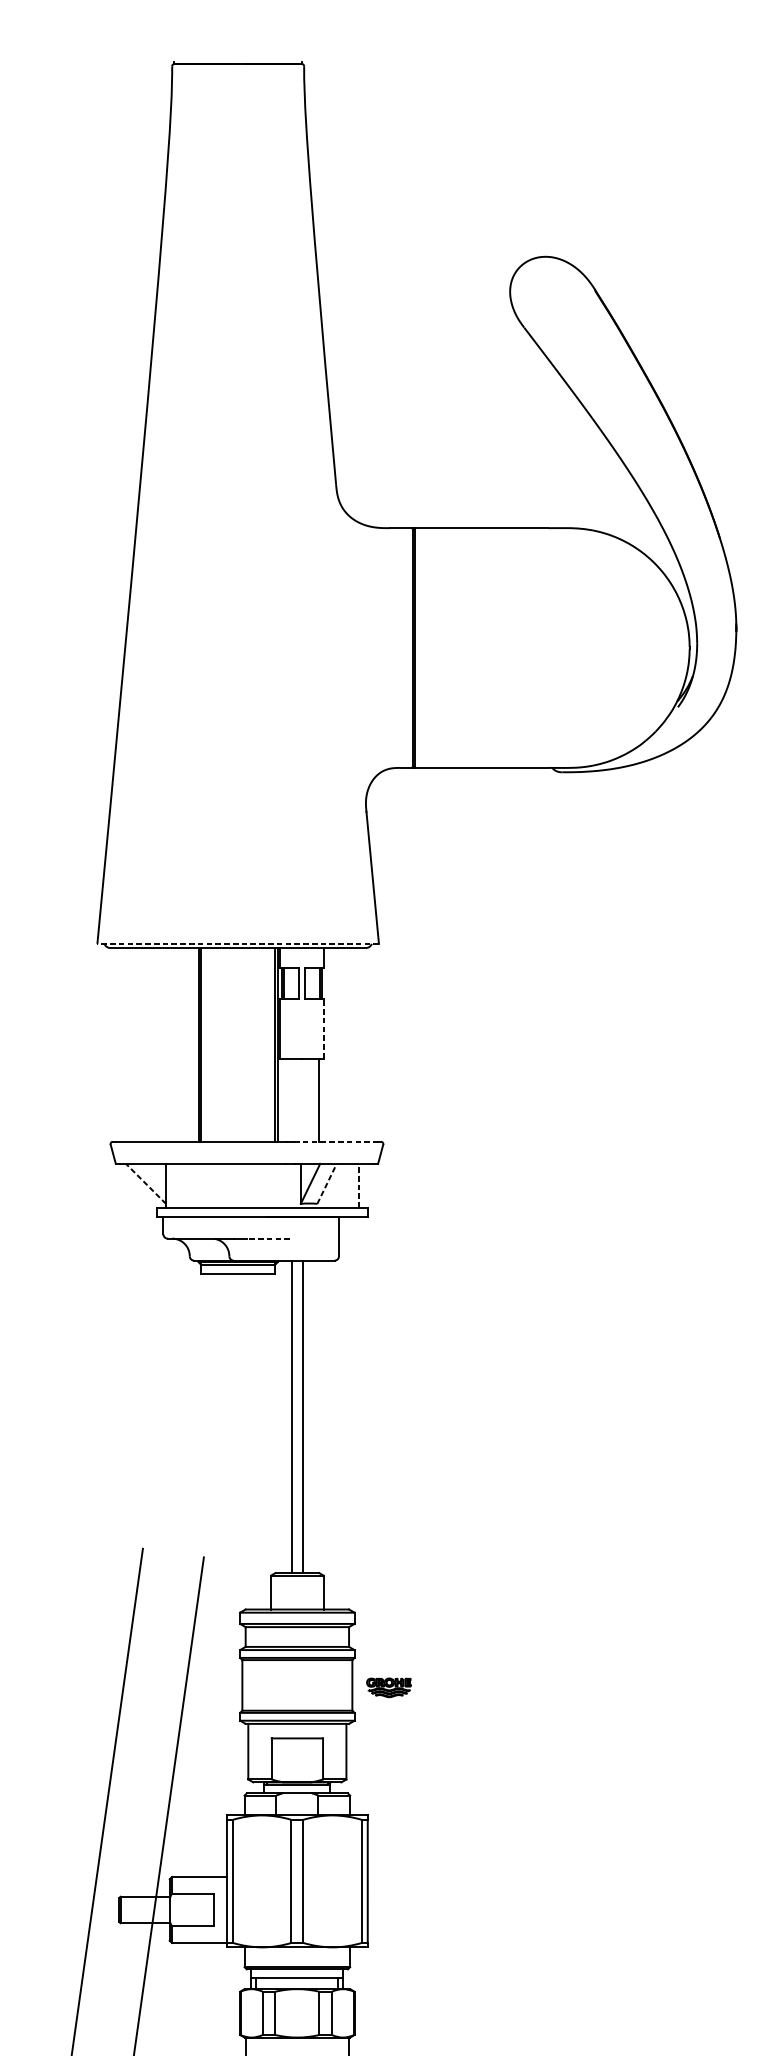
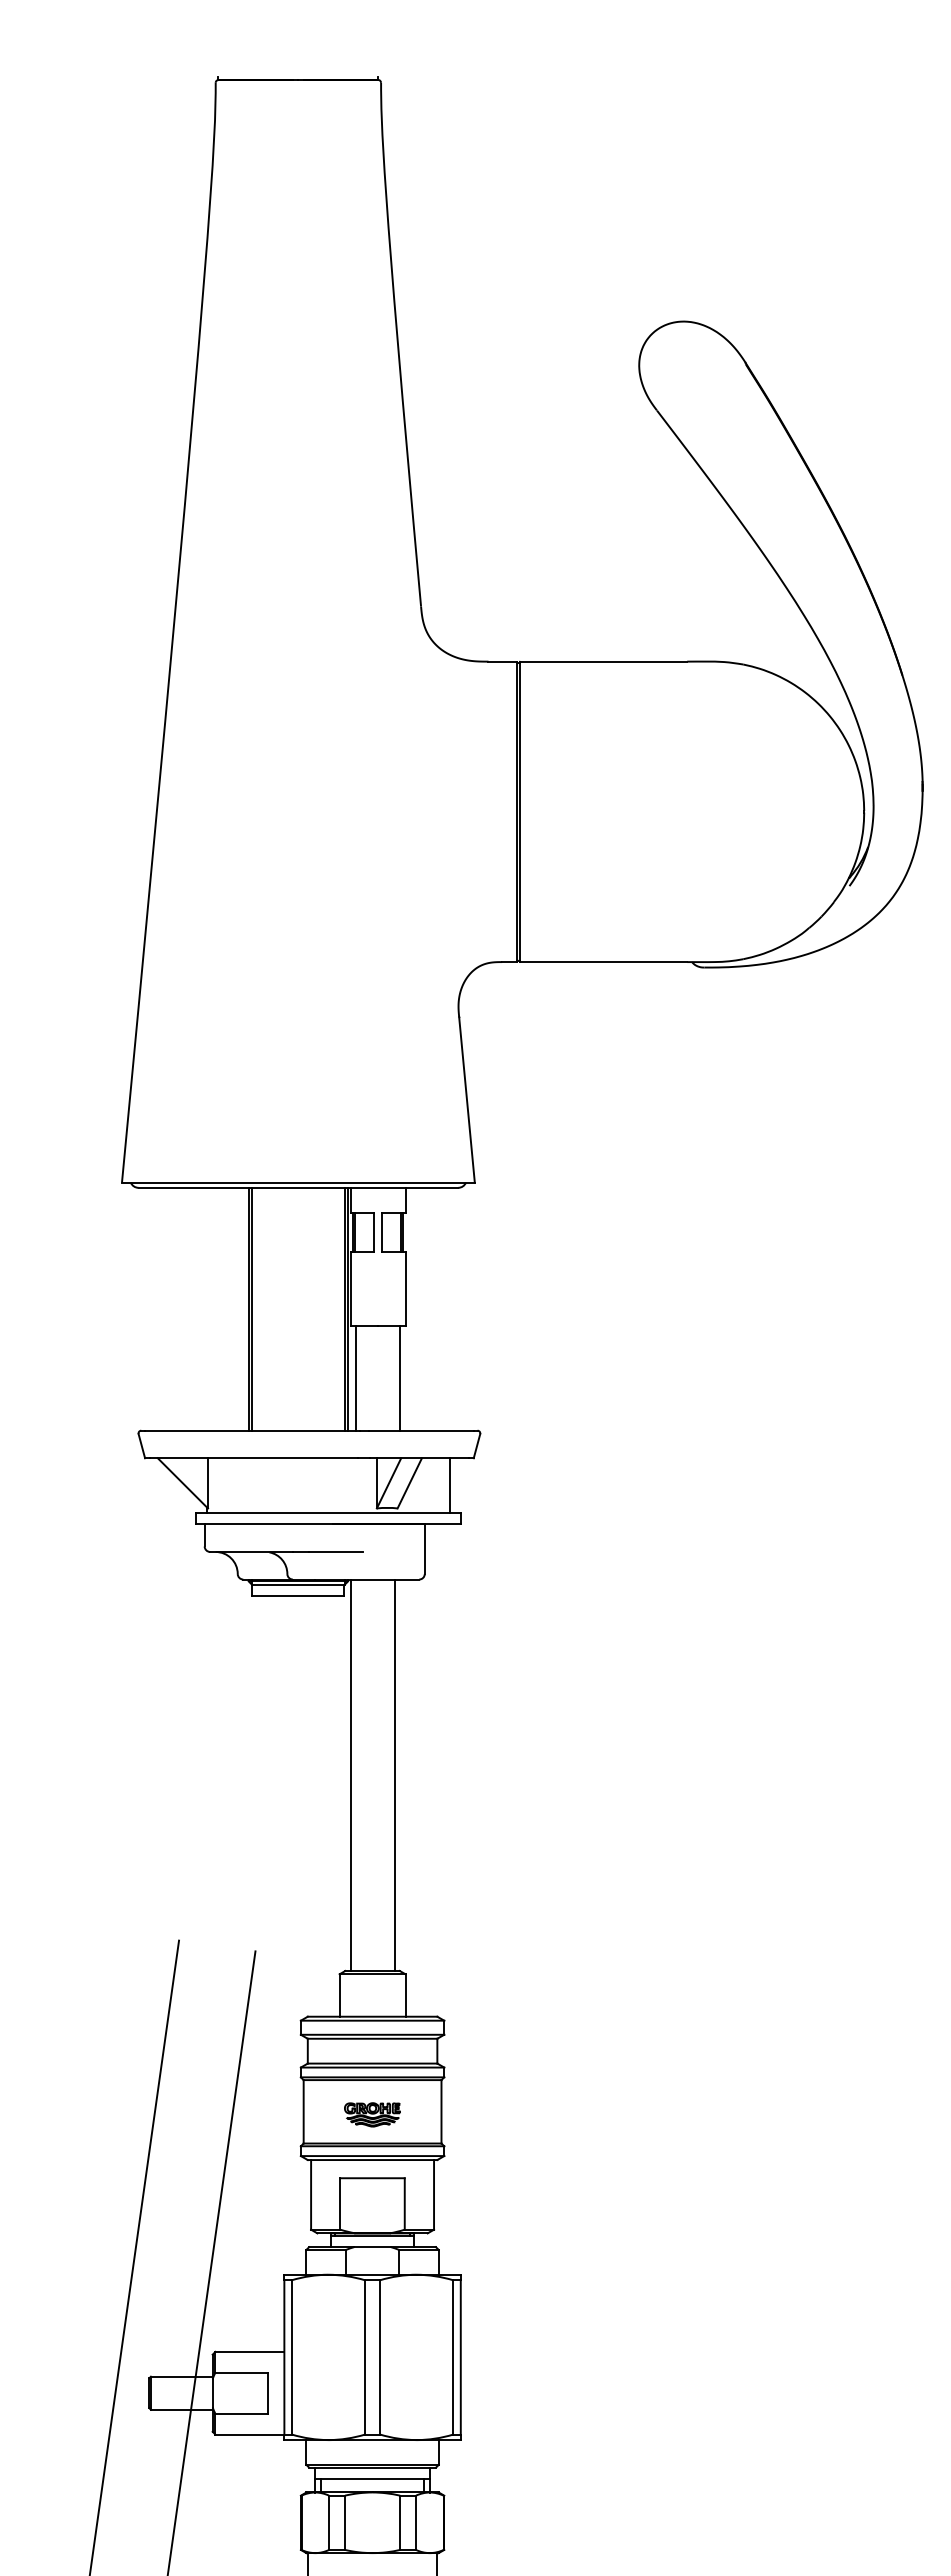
line: (237, 943) -> (297, 1182), dashed -> solid
line: (323, 1028) -> (405, 1288), dashed -> solid
line: (284, 1100) -> (356, 1378), added
line: (336, 1141) -> (421, 1430), dashed -> solid
line: (145, 1184) -> (182, 1483), dashed -> solid
line: (326, 1184) -> (409, 1483), dashed -> solid
line: (359, 1185) -> (450, 1485), dashed -> solid
line: (267, 1238) -> (335, 1551), dashed -> solid
line: (291, 1416) -> (394, 1774), moved
line: (302, 1416) -> (350, 1774), moved
part: (389, 1687) -> (372, 2114), moved

